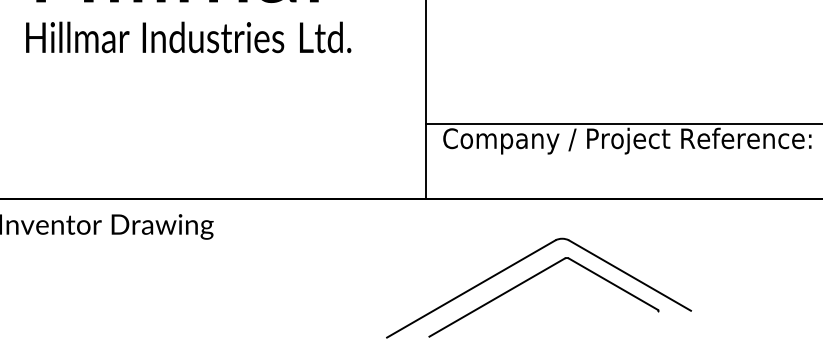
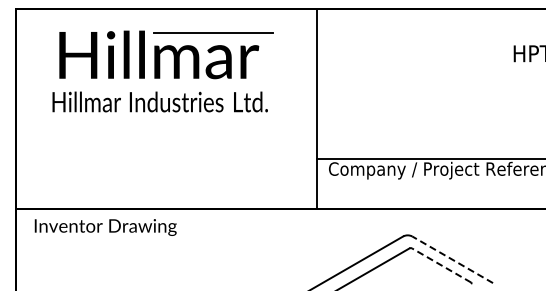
line: (629, 275) -> (452, 259), solid -> dashed
line: (613, 284) -> (441, 265), solid -> dashed

